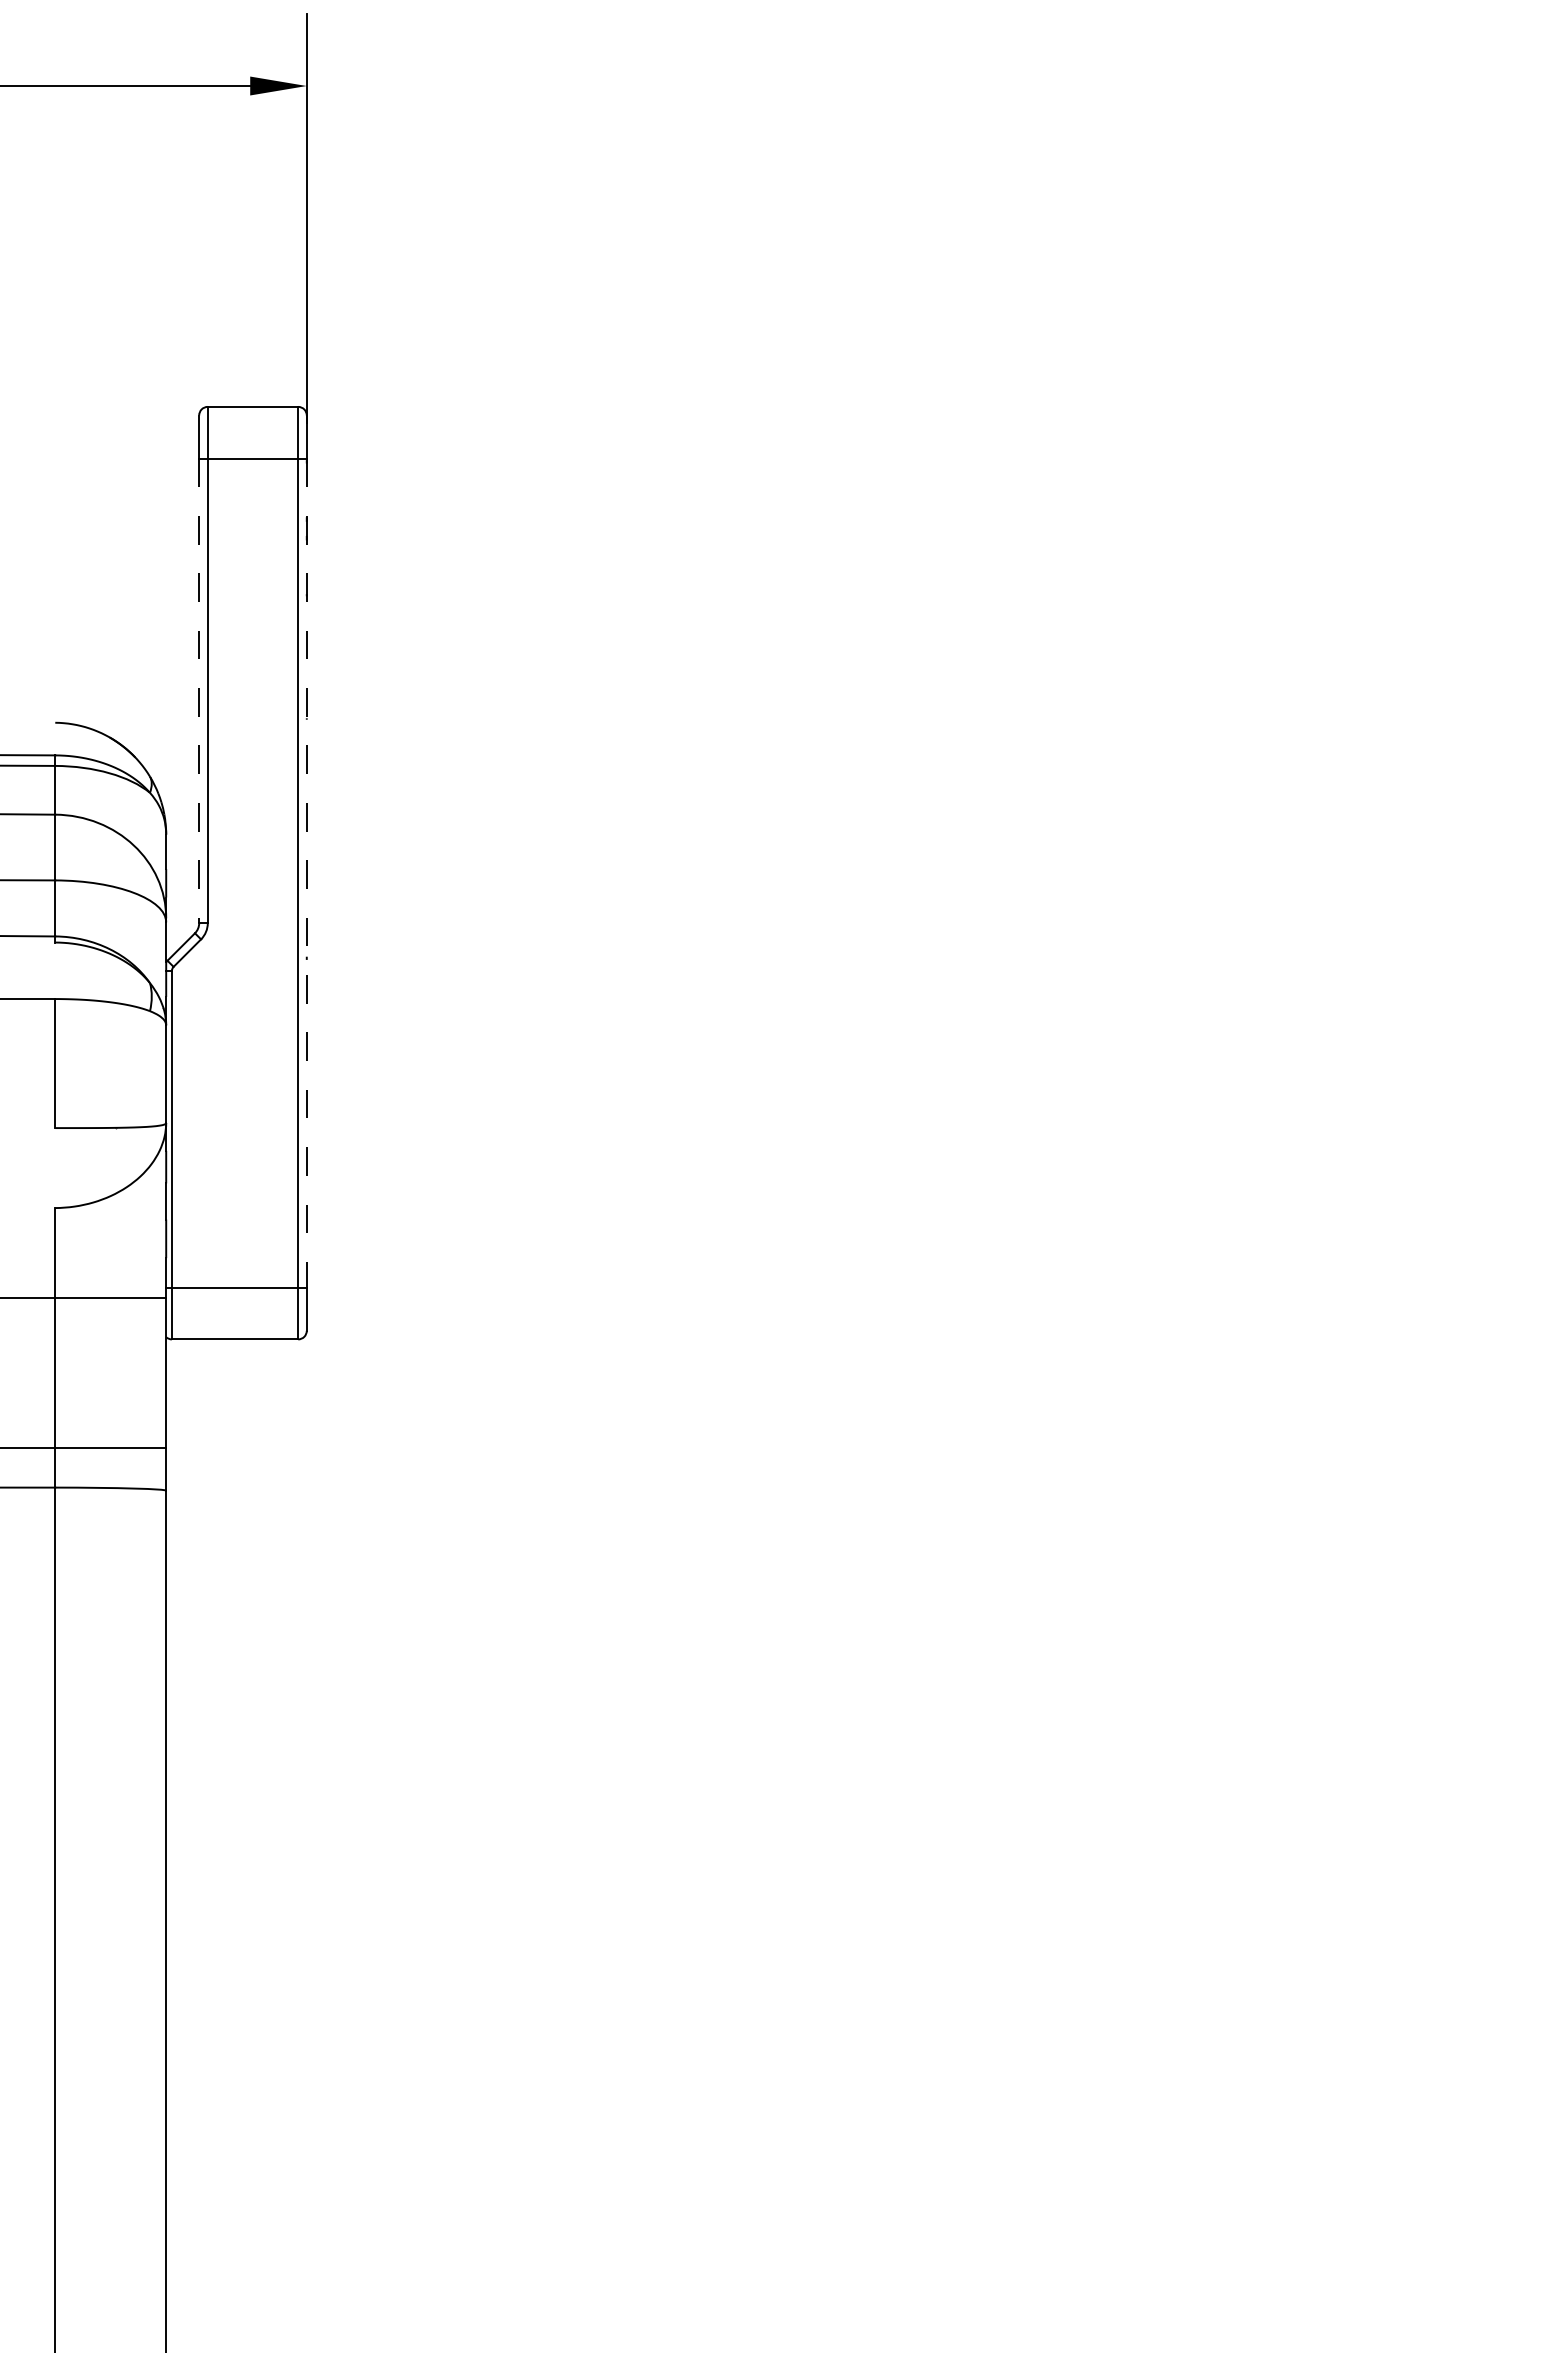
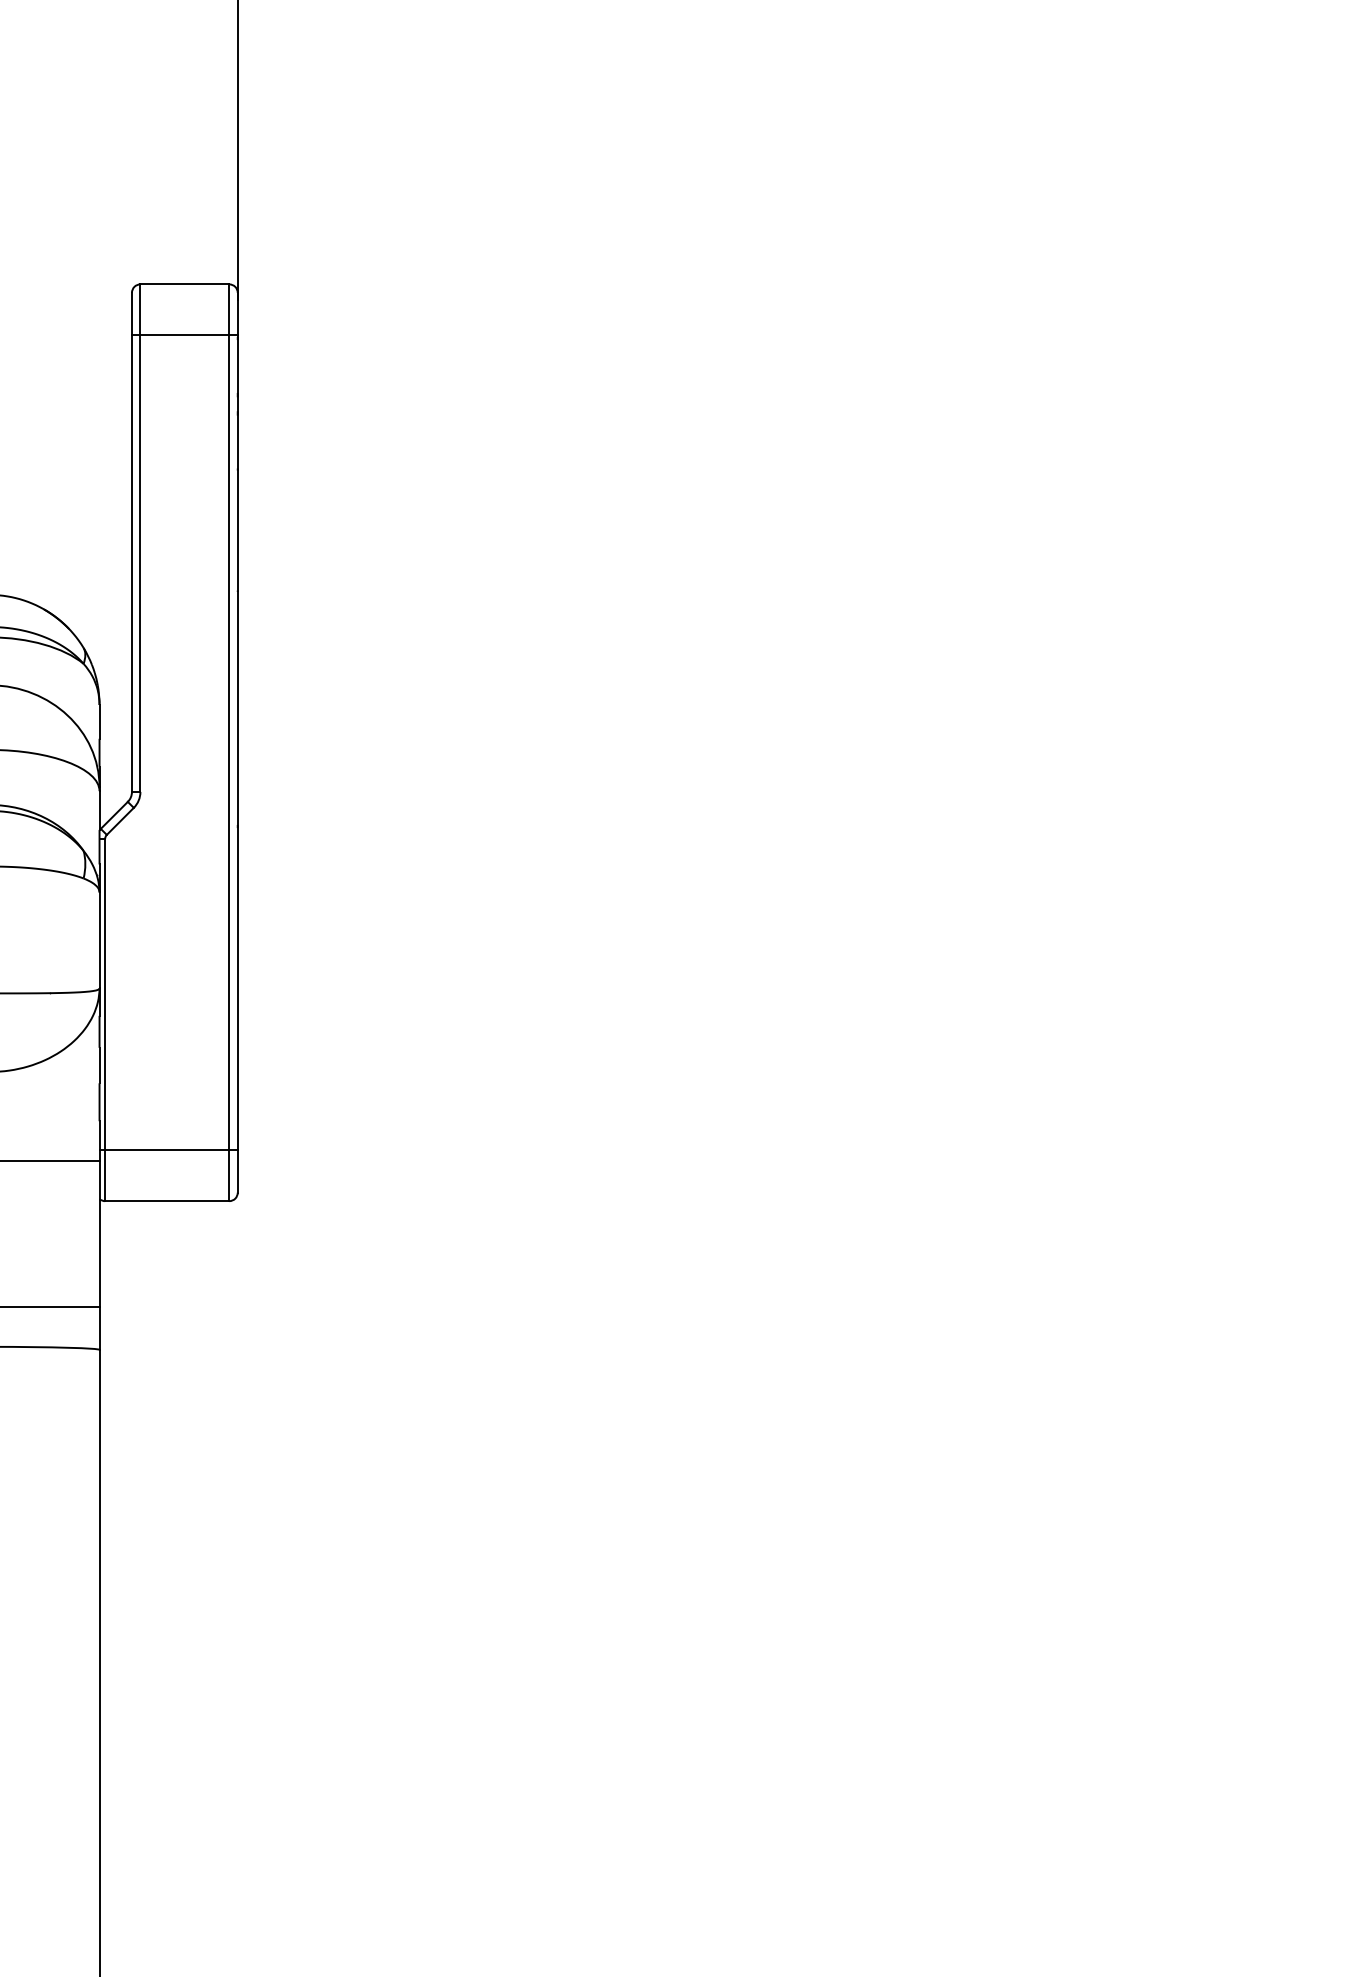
line: (199, 691) -> (132, 564), dashed -> solid
line: (306, 873) -> (237, 743), dashed -> solid

